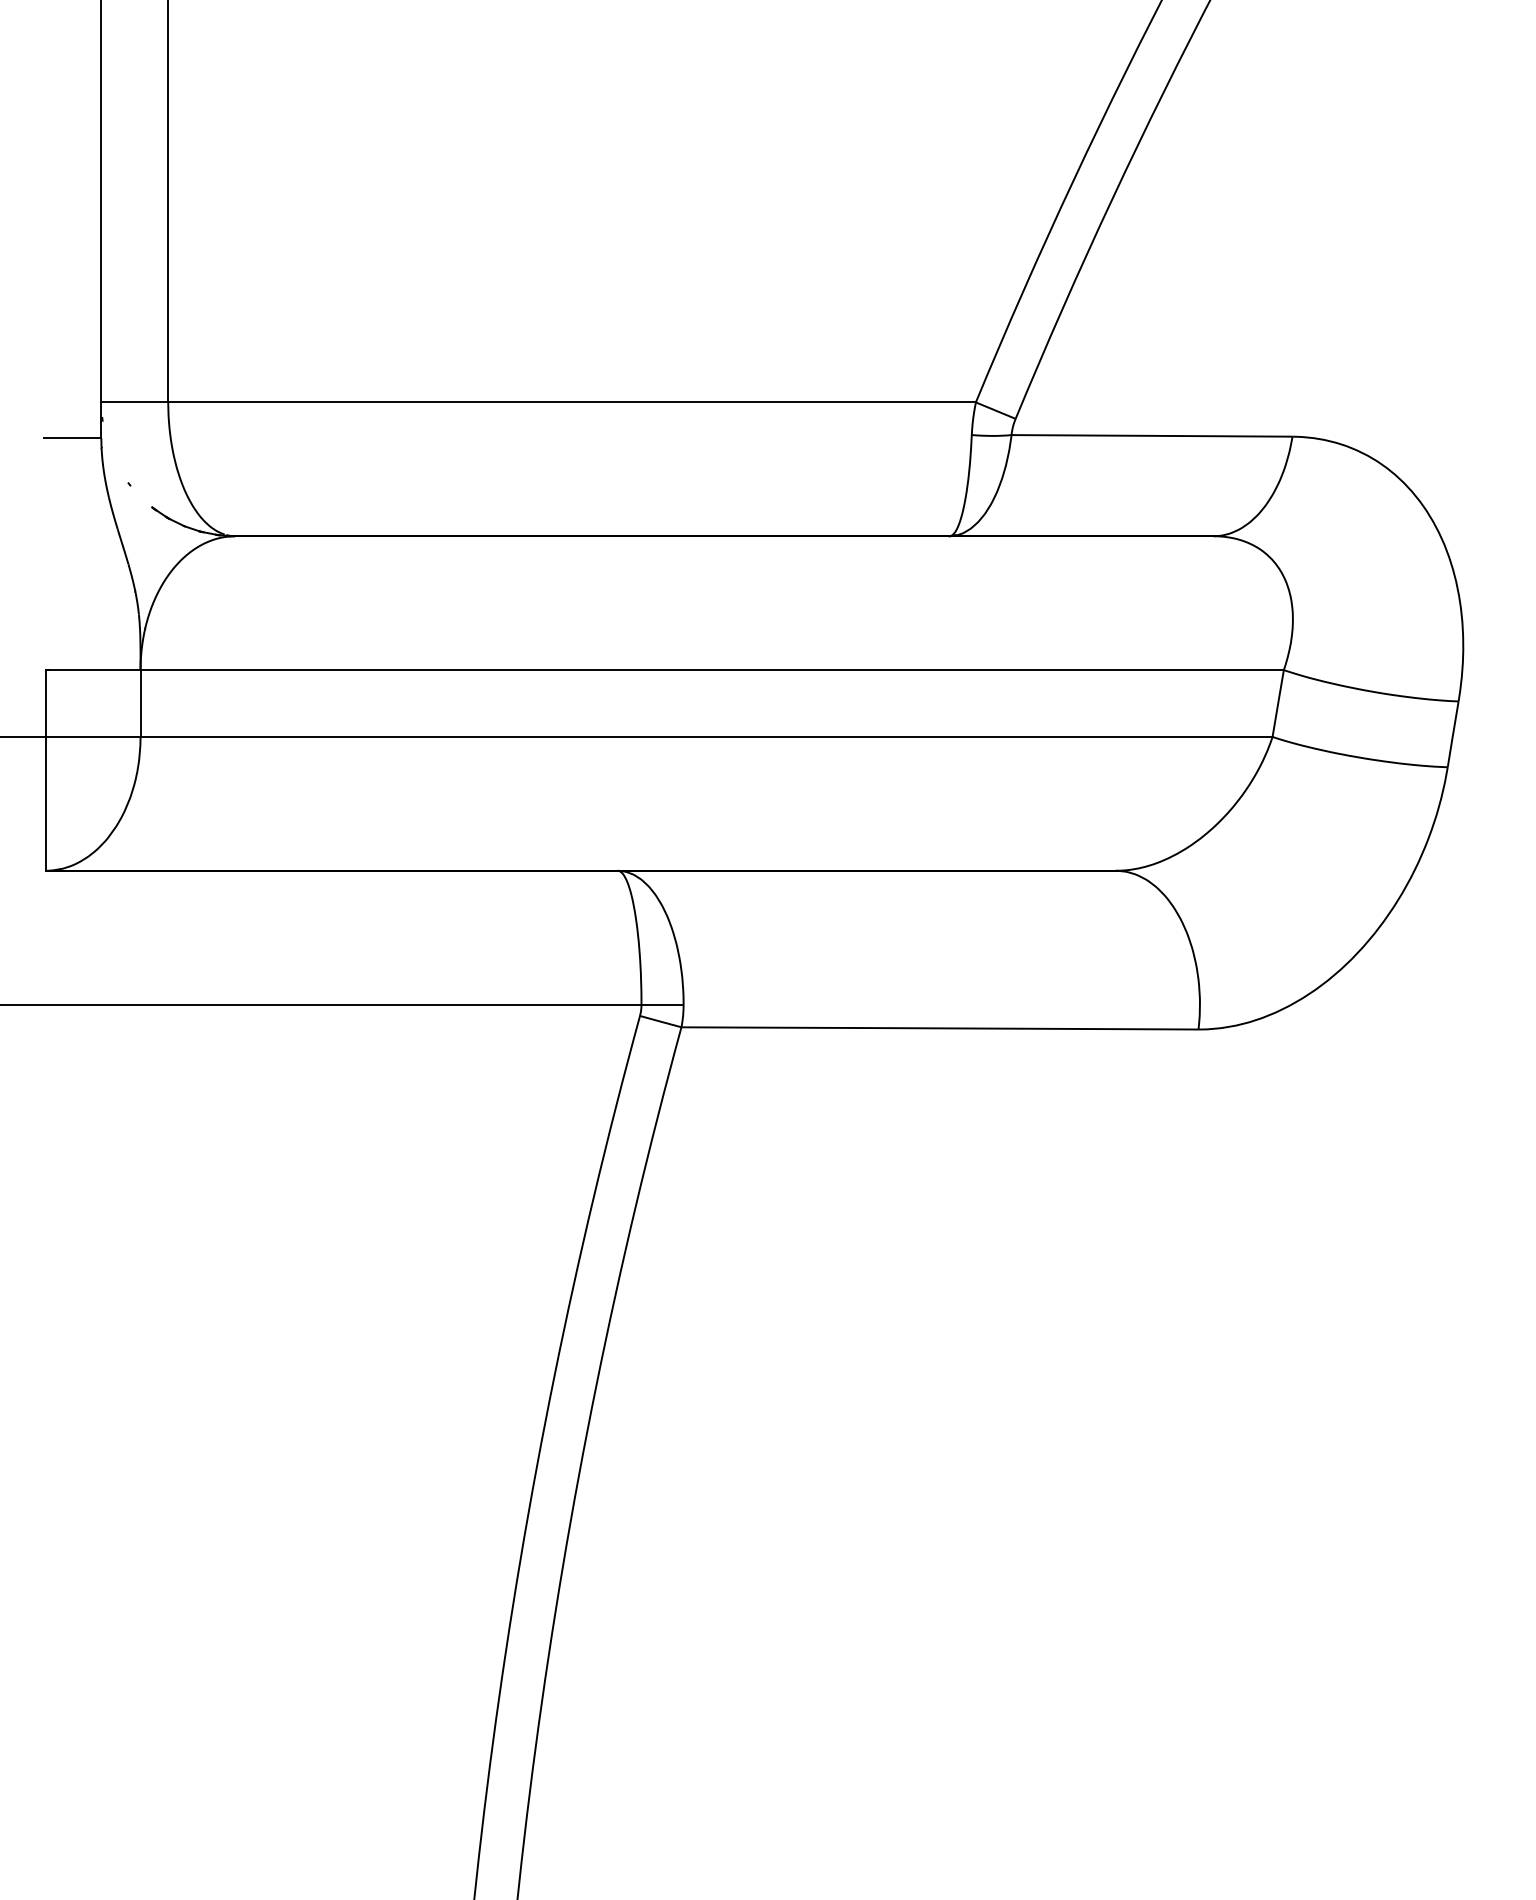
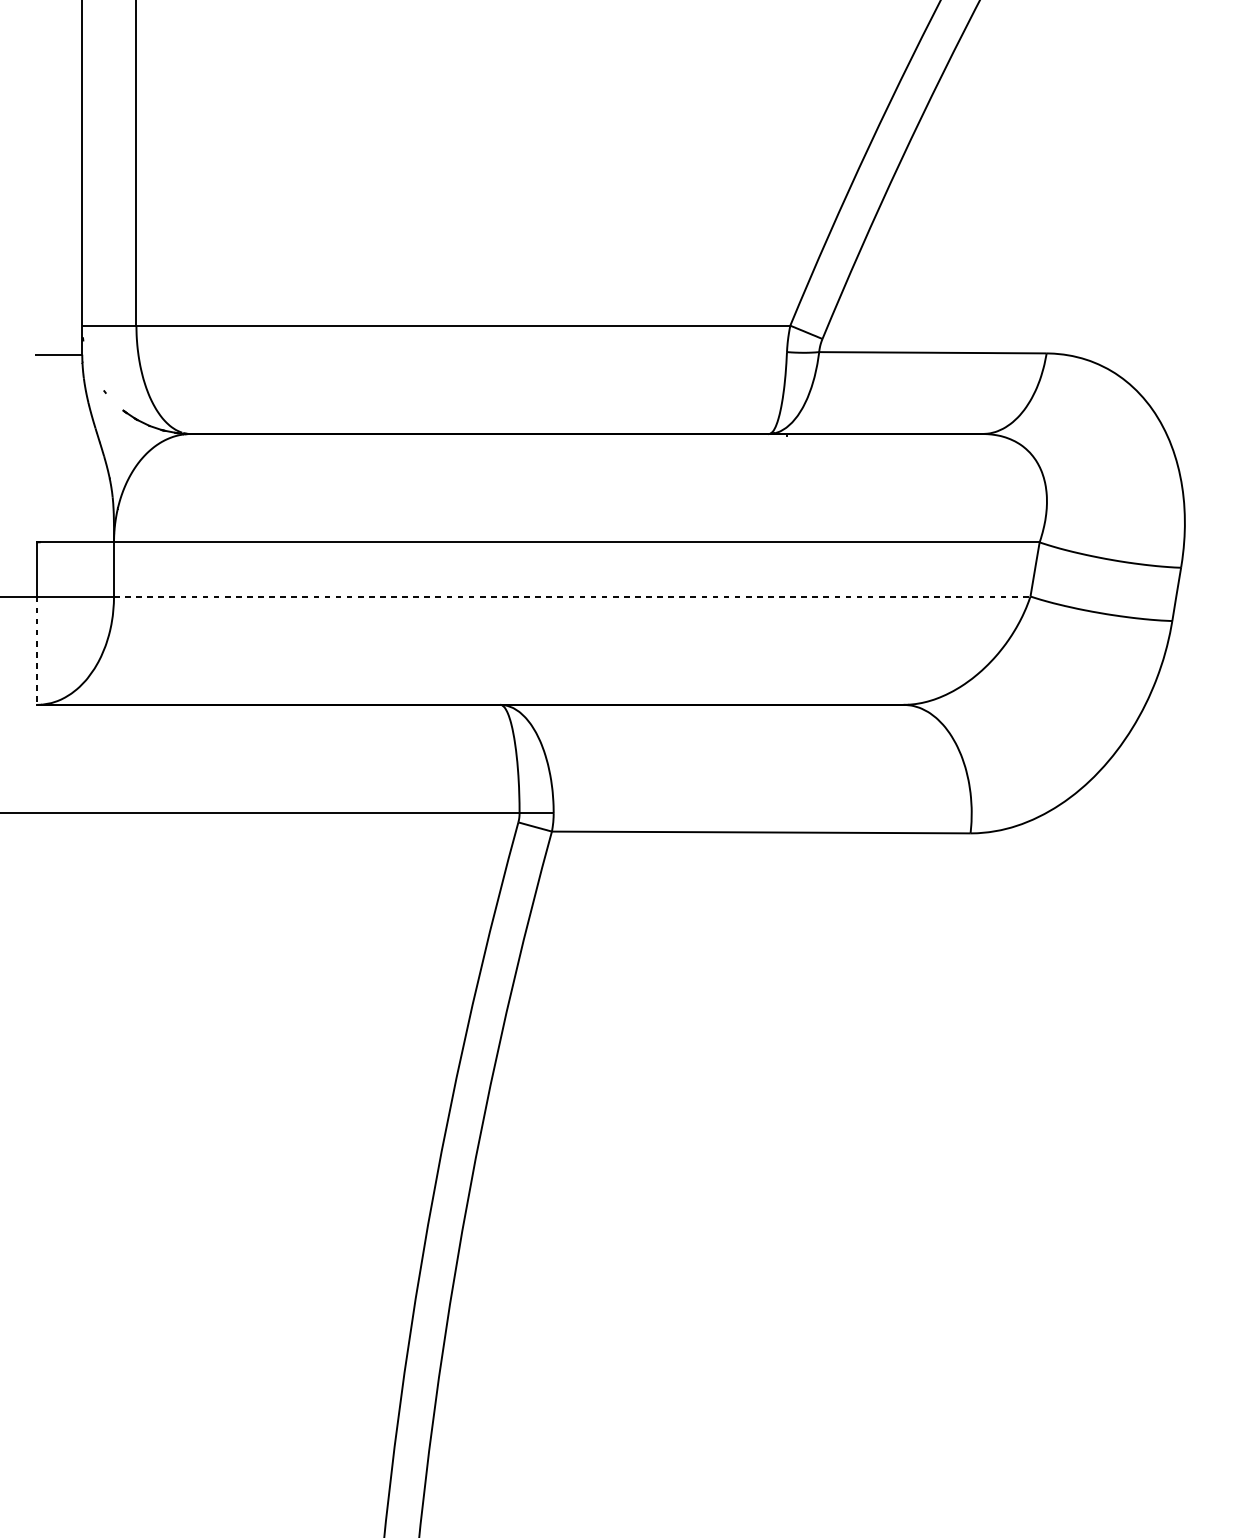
line: (706, 736) -> (572, 596), solid -> dashed
line: (45, 803) -> (37, 650), solid -> dashed

